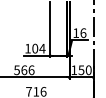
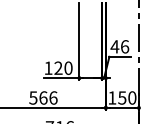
text: (76, 32) -> (115, 45), 16 -> 46
text: (38, 48) -> (63, 67), 104 -> 120

